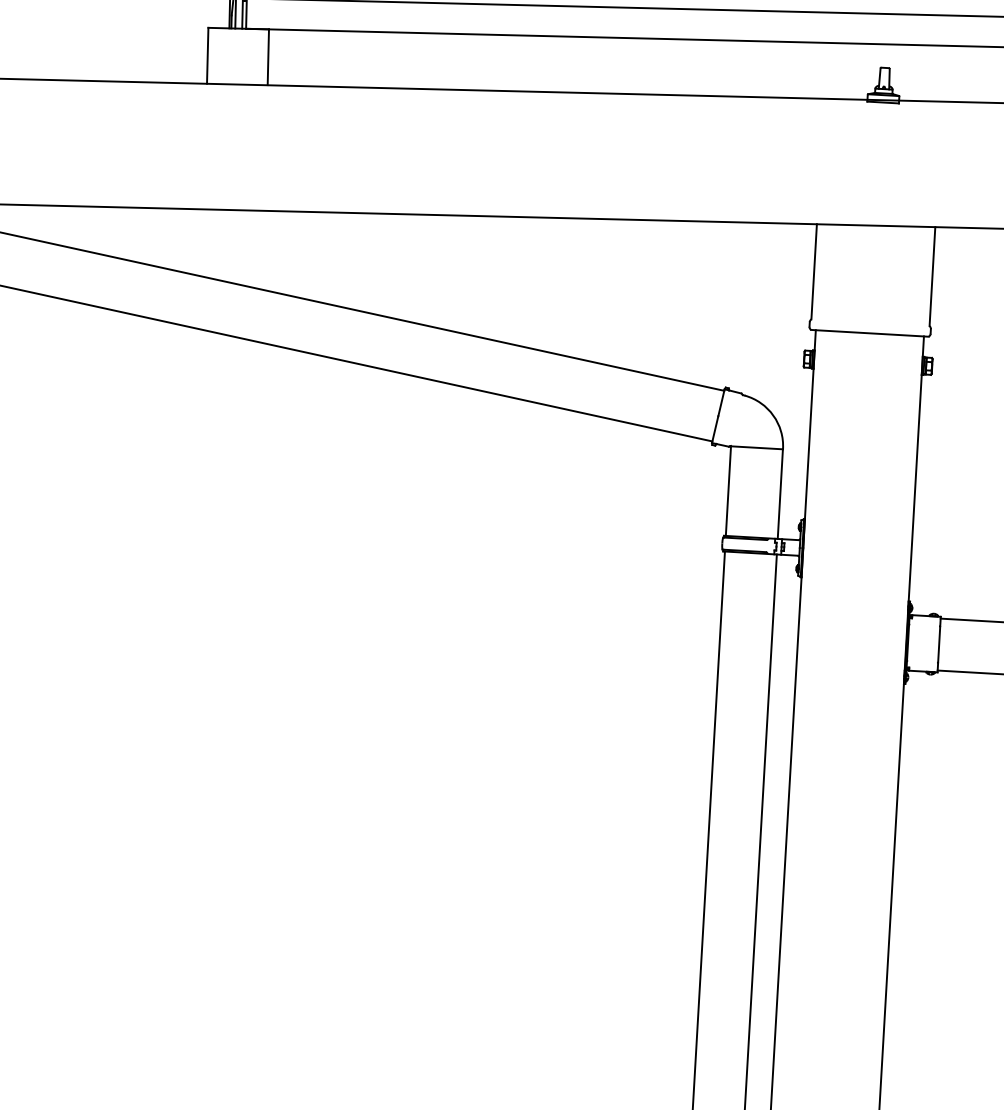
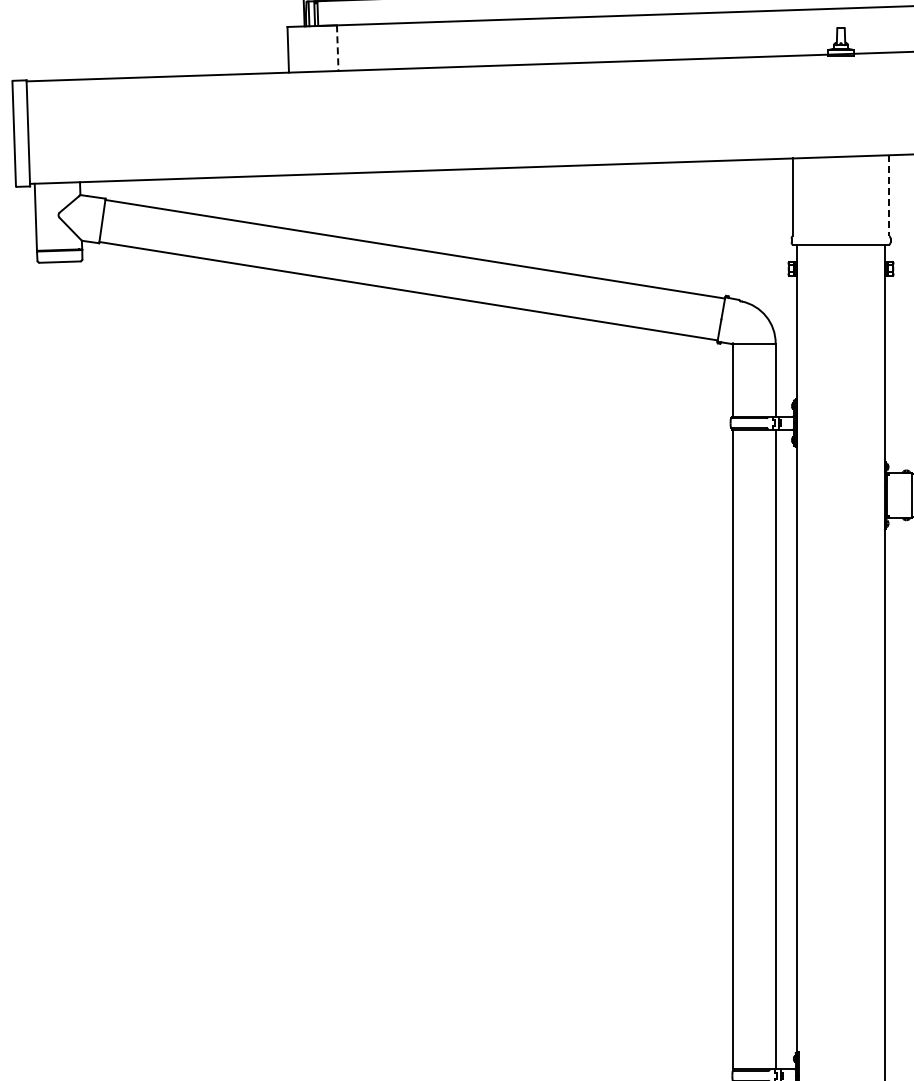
line: (268, 57) -> (337, 48), solid -> dashed
line: (932, 277) -> (889, 196), solid -> dashed

